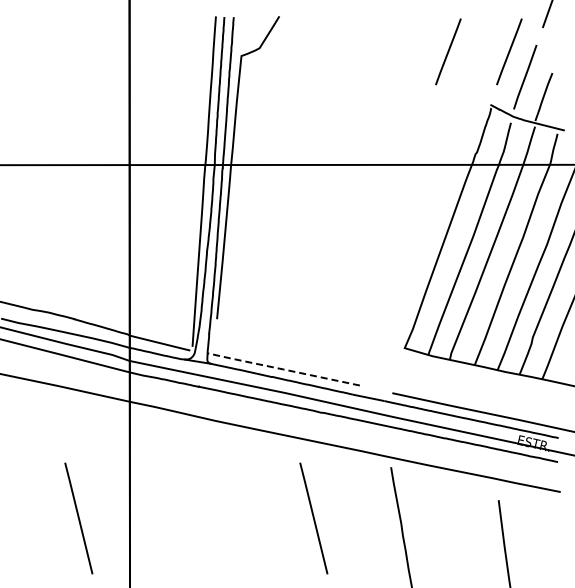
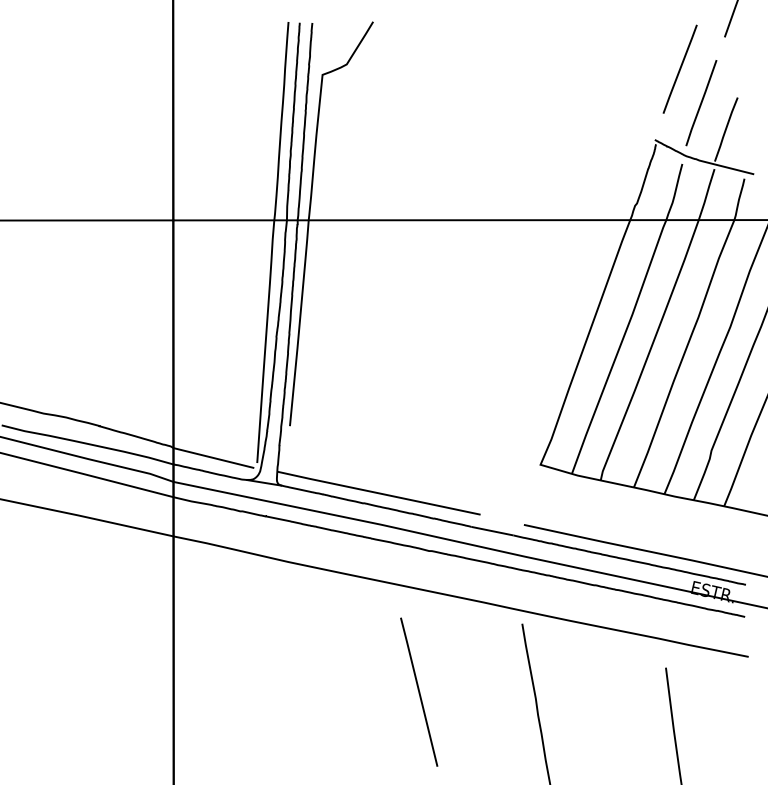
line: (448, 51) -> (598, 68), removed
line: (282, 369) -> (377, 493), dashed -> solid
line: (78, 518) -> (105, 692), removed

